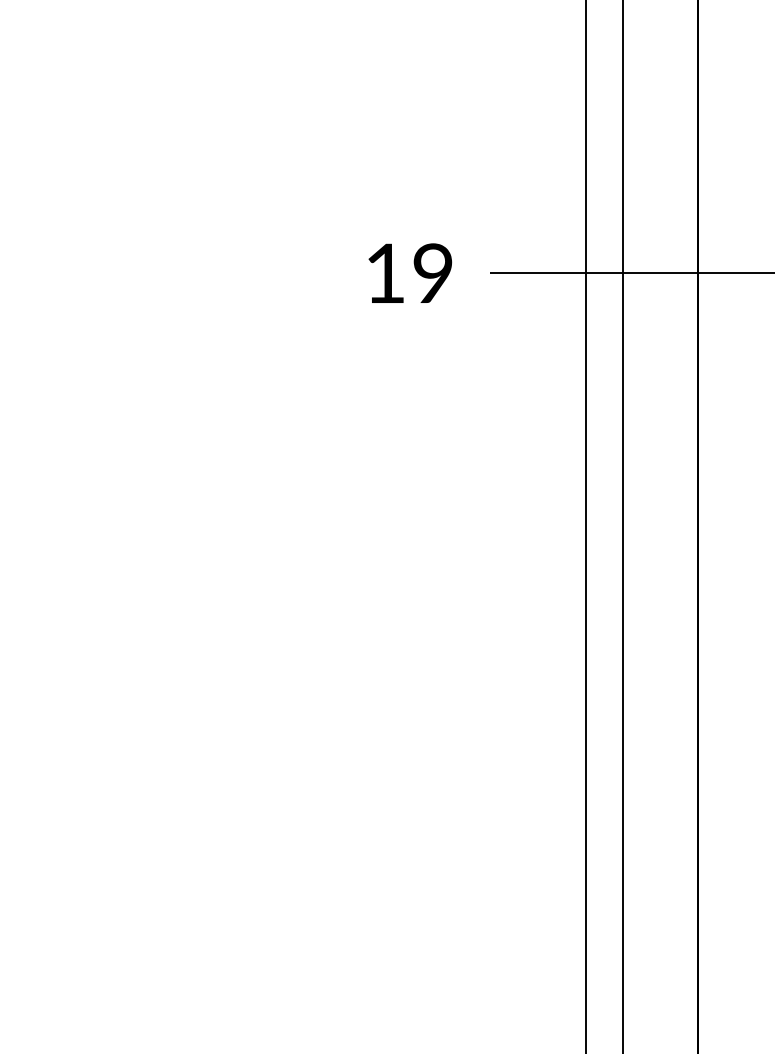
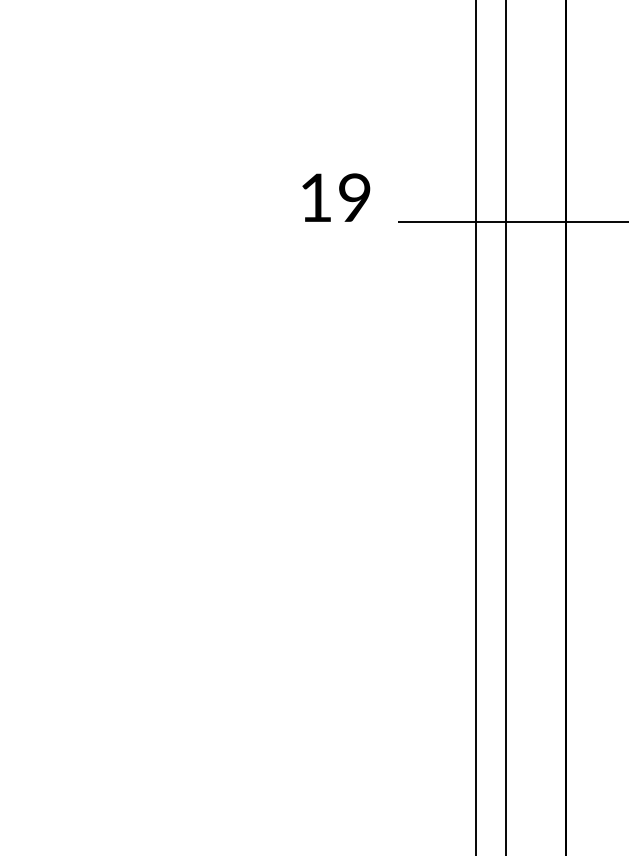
text: (410, 272) -> (336, 197), moved

